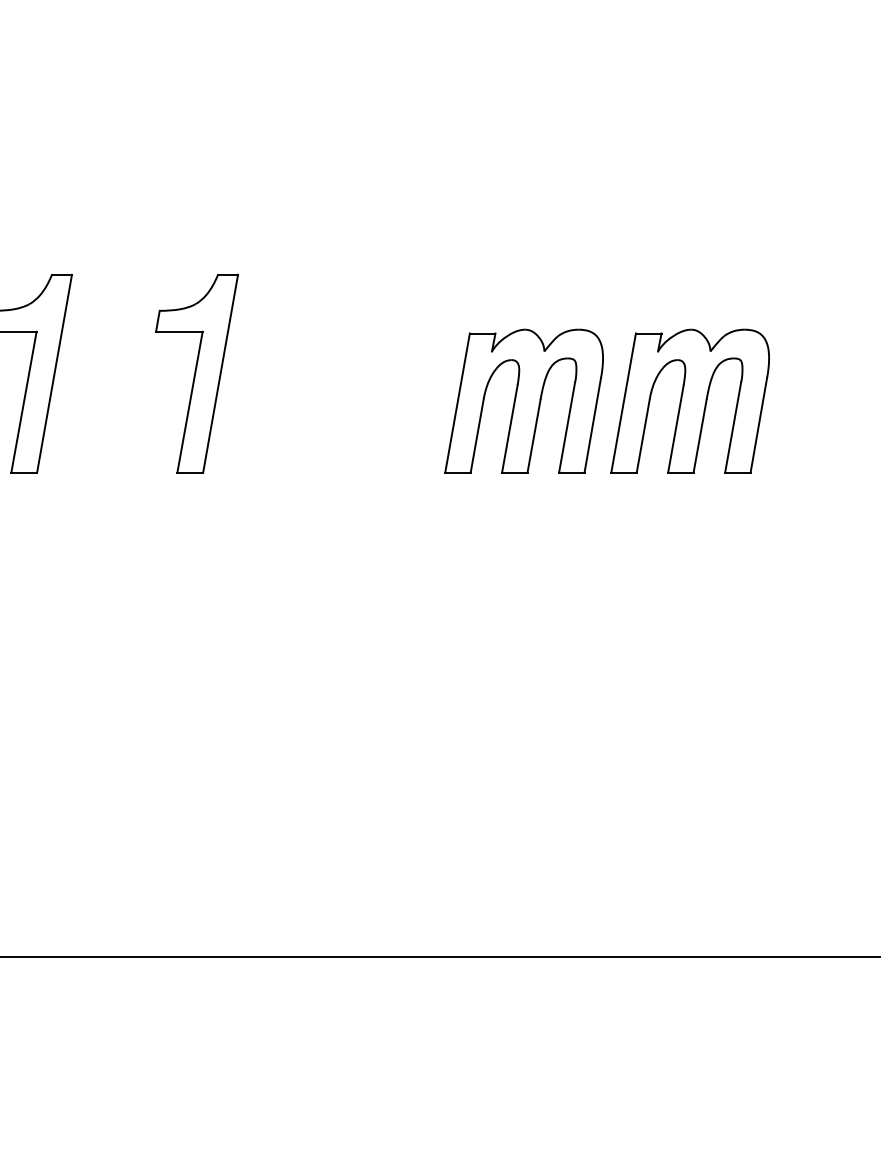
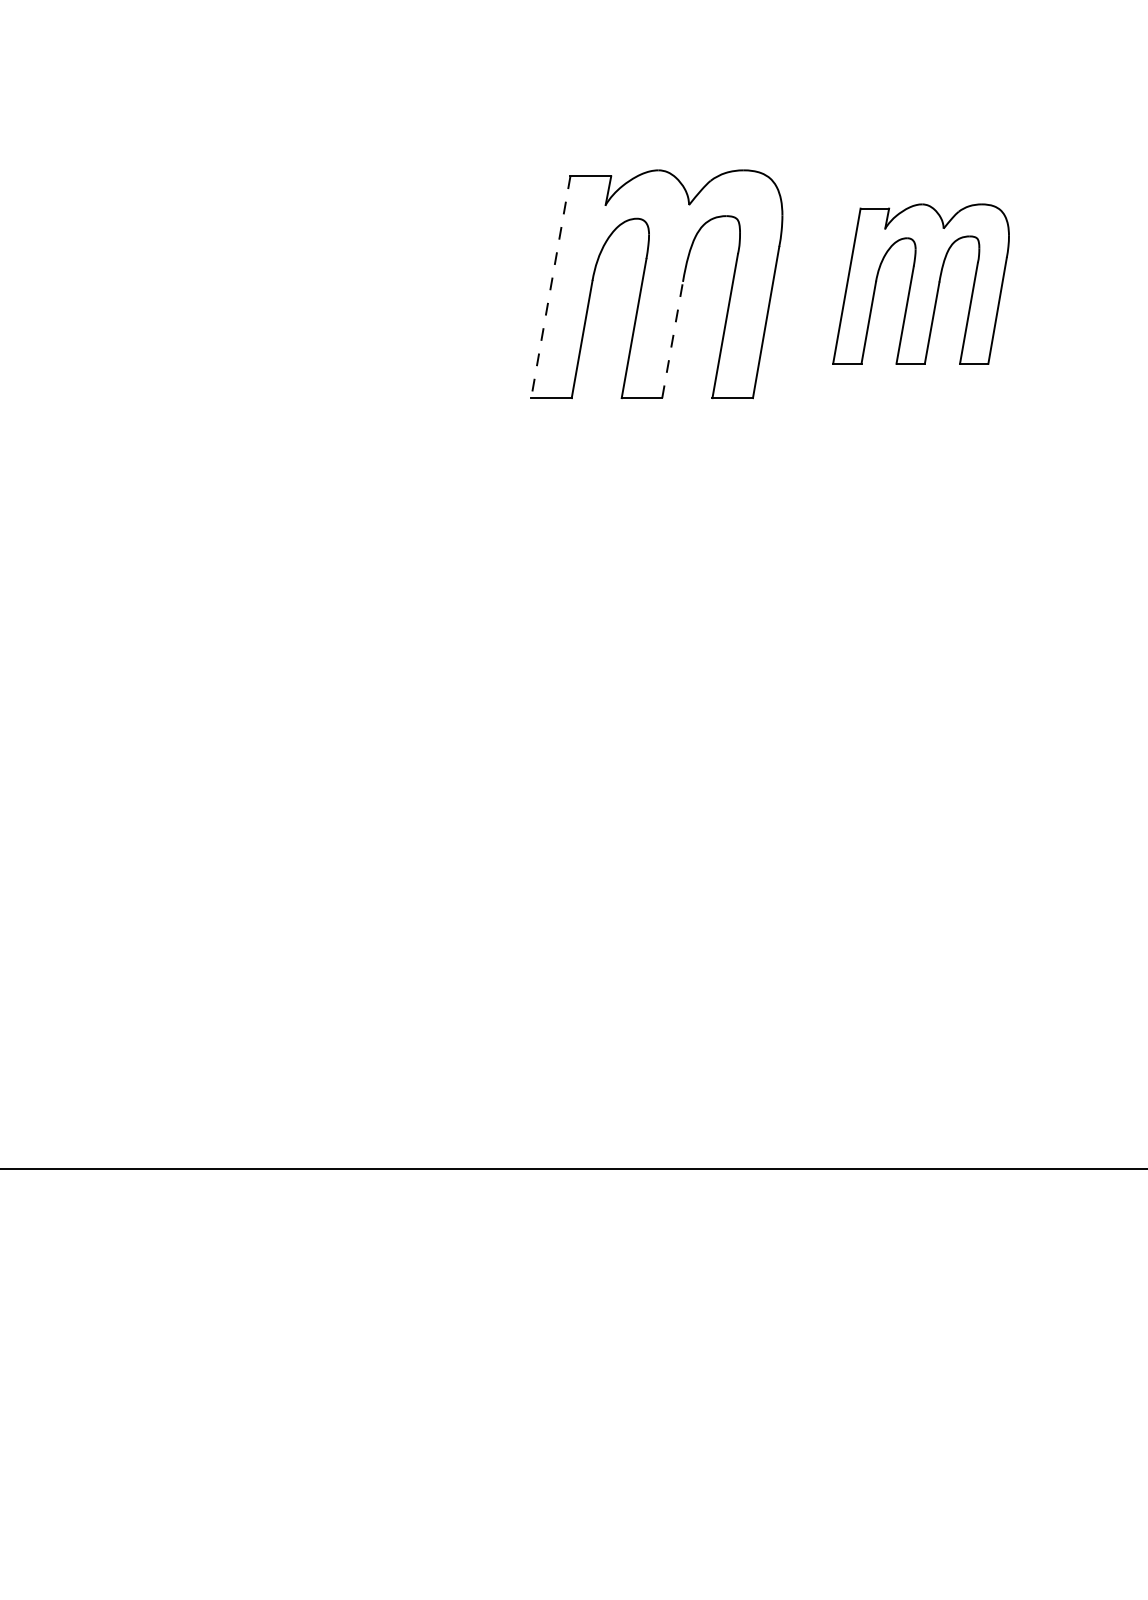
part: (196, 373) -> (135, 240), removed
part: (689, 400) -> (920, 283), size x0.7
line: (457, 403) -> (550, 287), solid -> dashed
line: (534, 435) -> (673, 338), solid -> dashed

